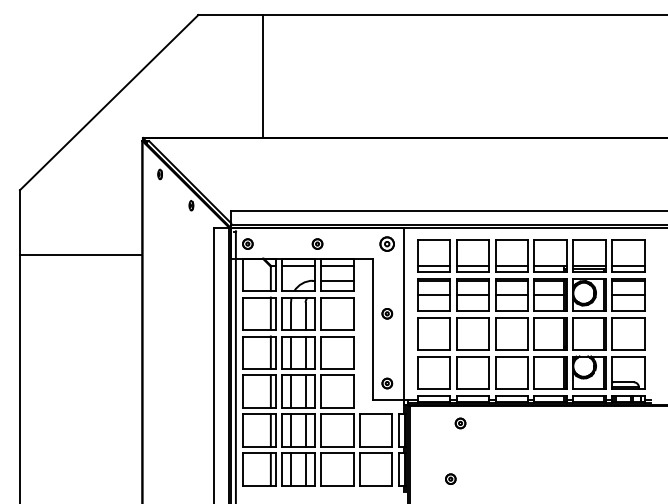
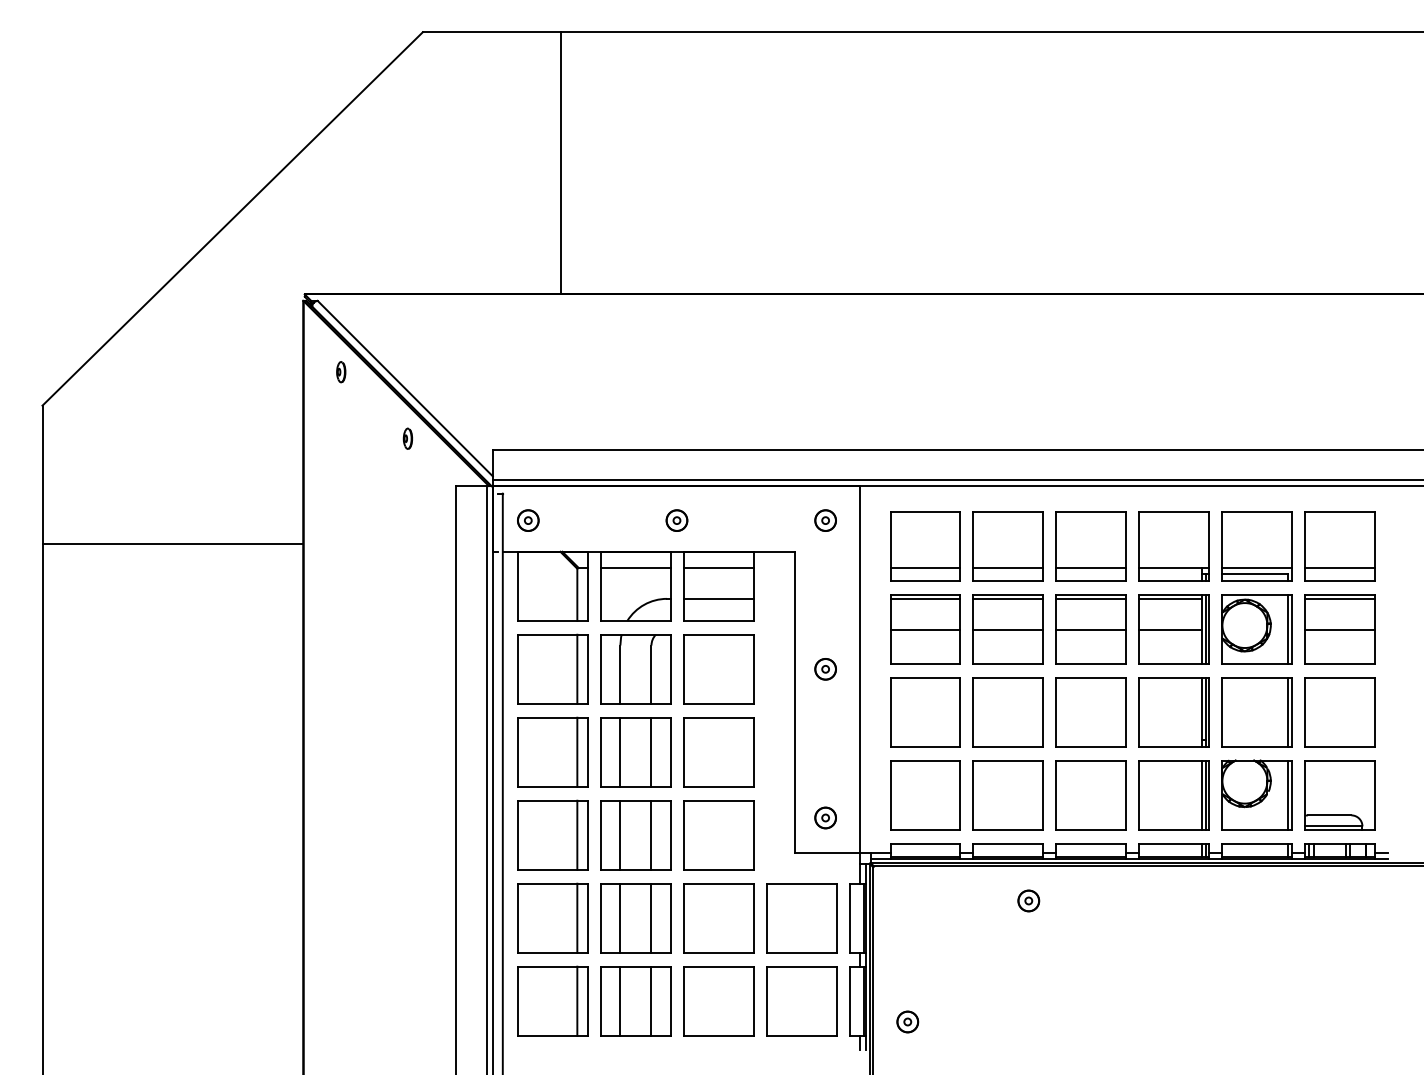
part: (387, 243) -> (826, 519), size x0.71
part: (460, 423) -> (1028, 901), moved
part: (450, 478) -> (907, 1020), moved

